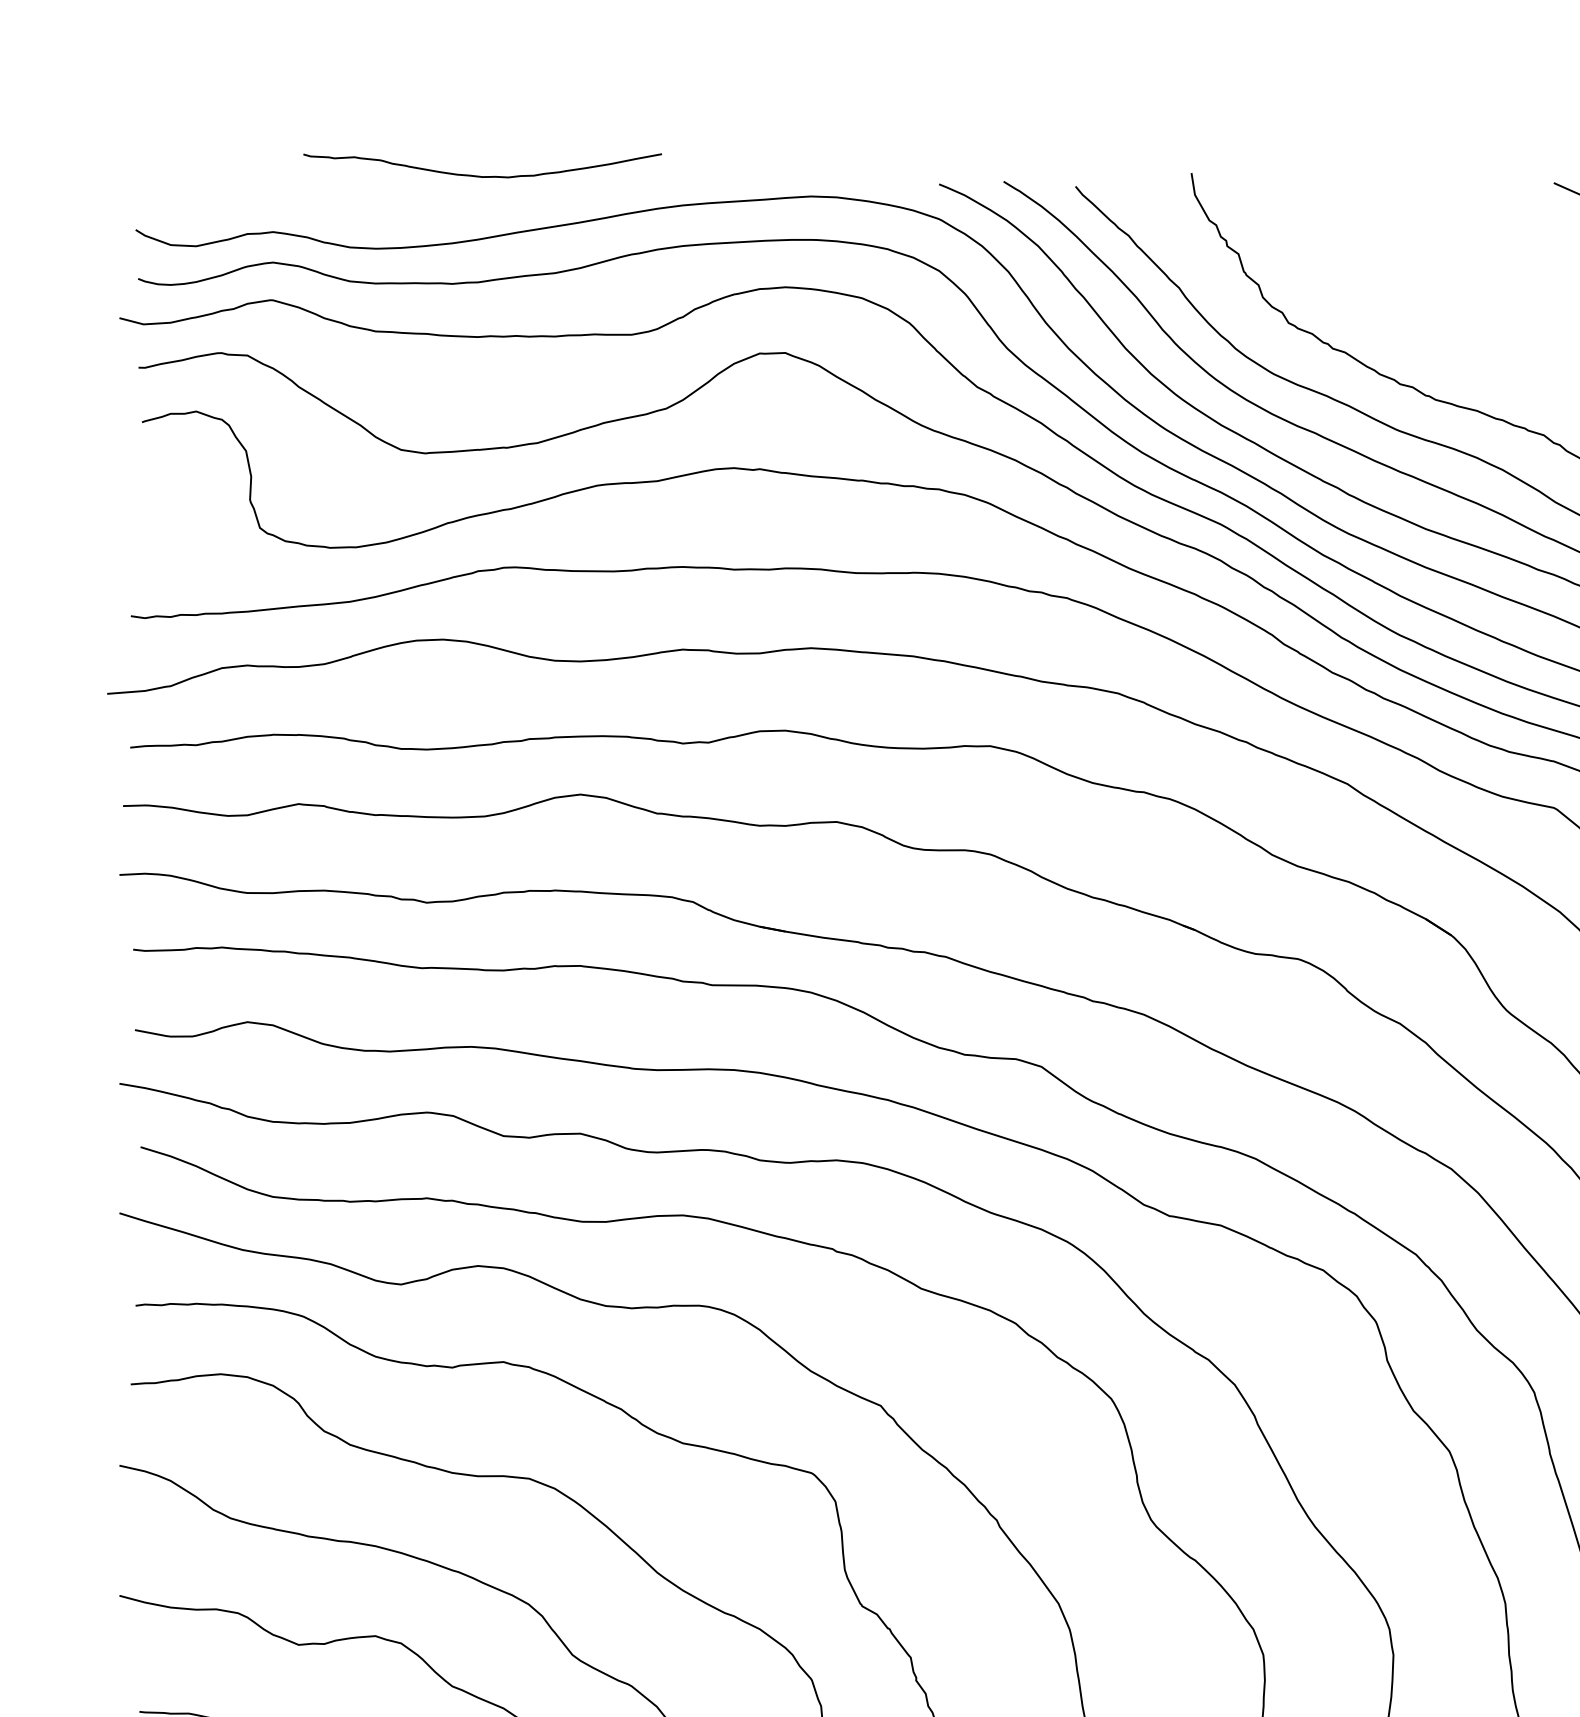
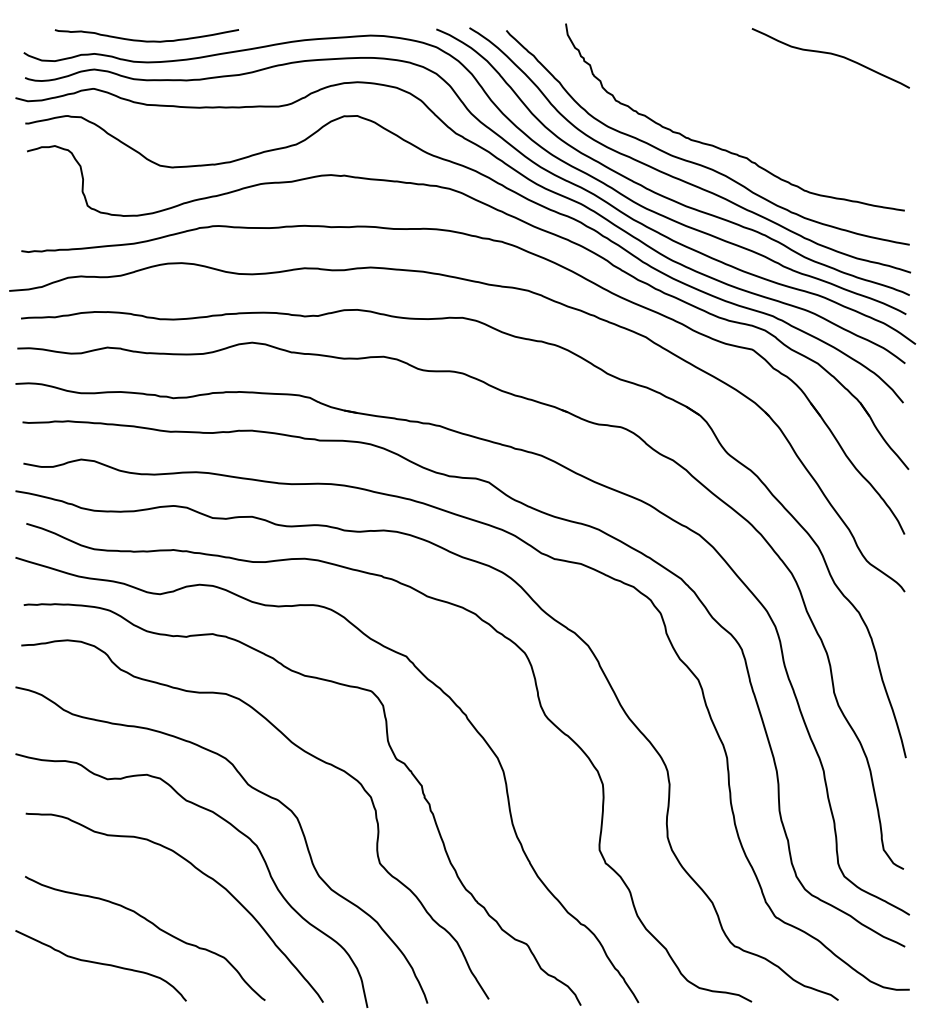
curve: (481, 174) -> (146, 40), moved

